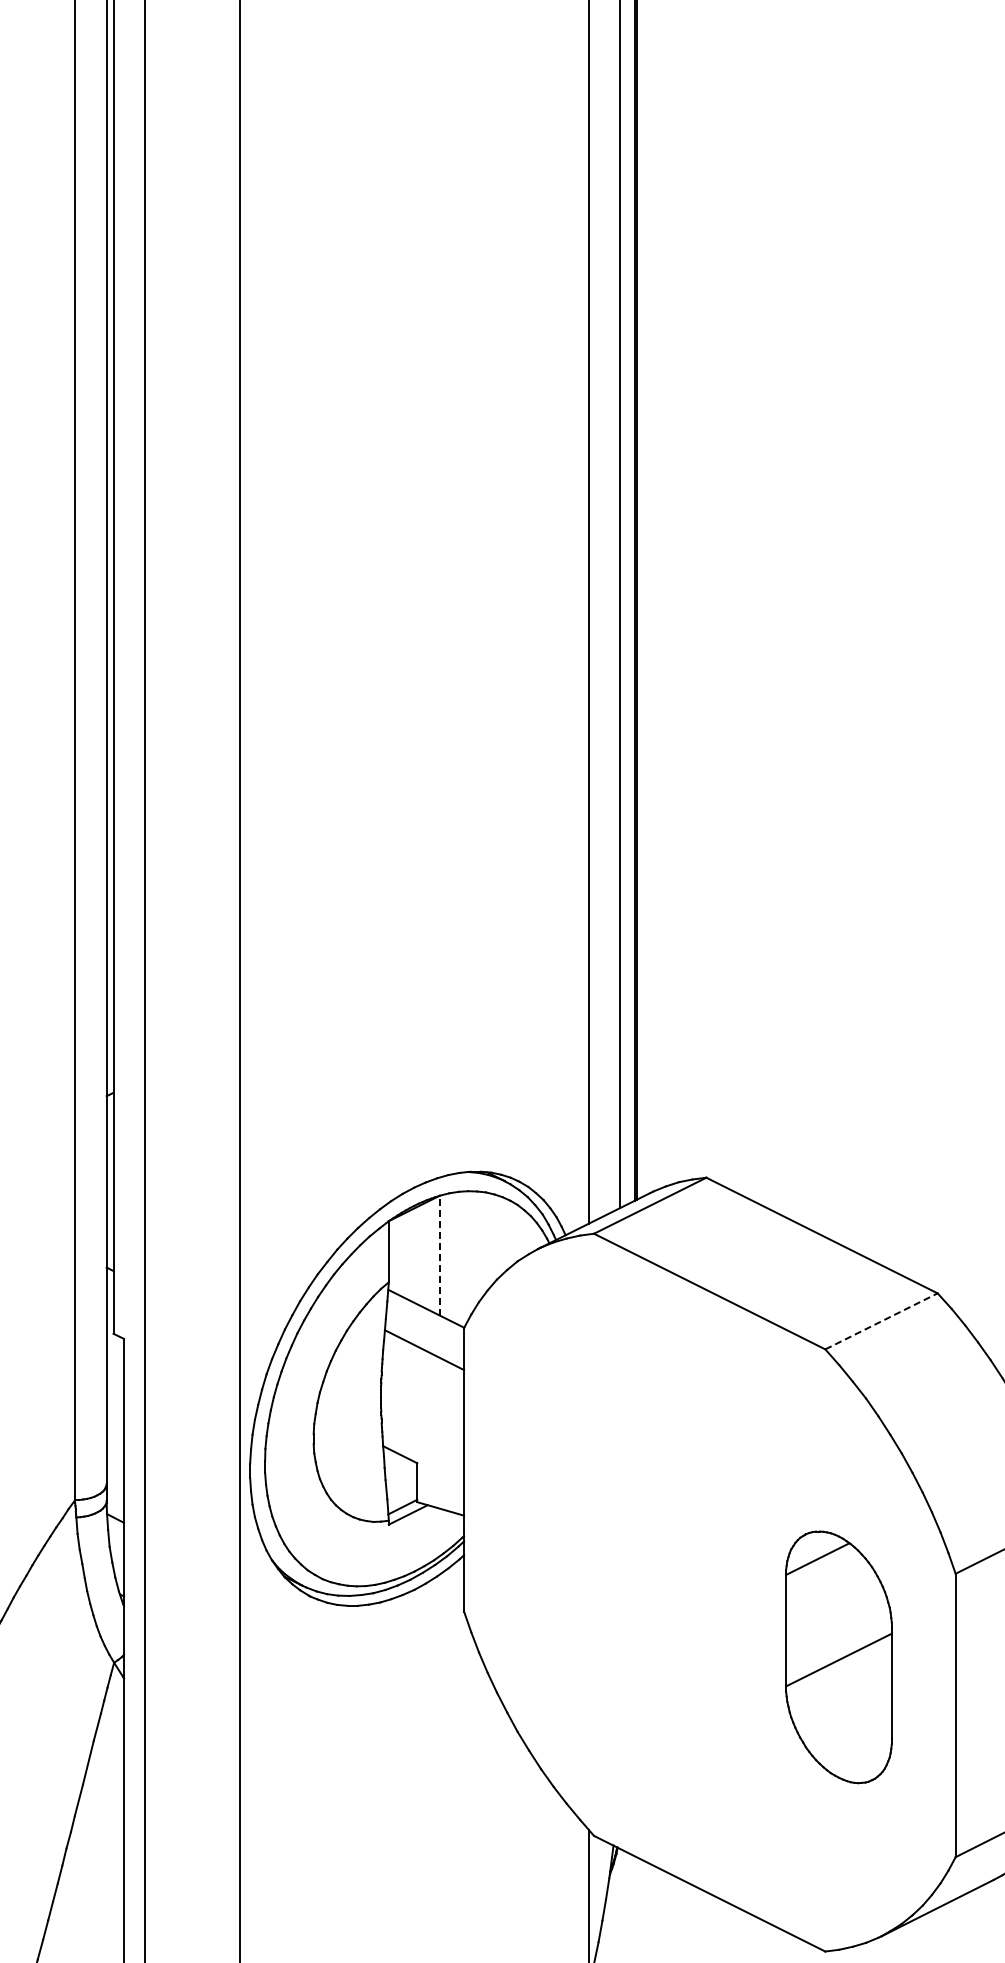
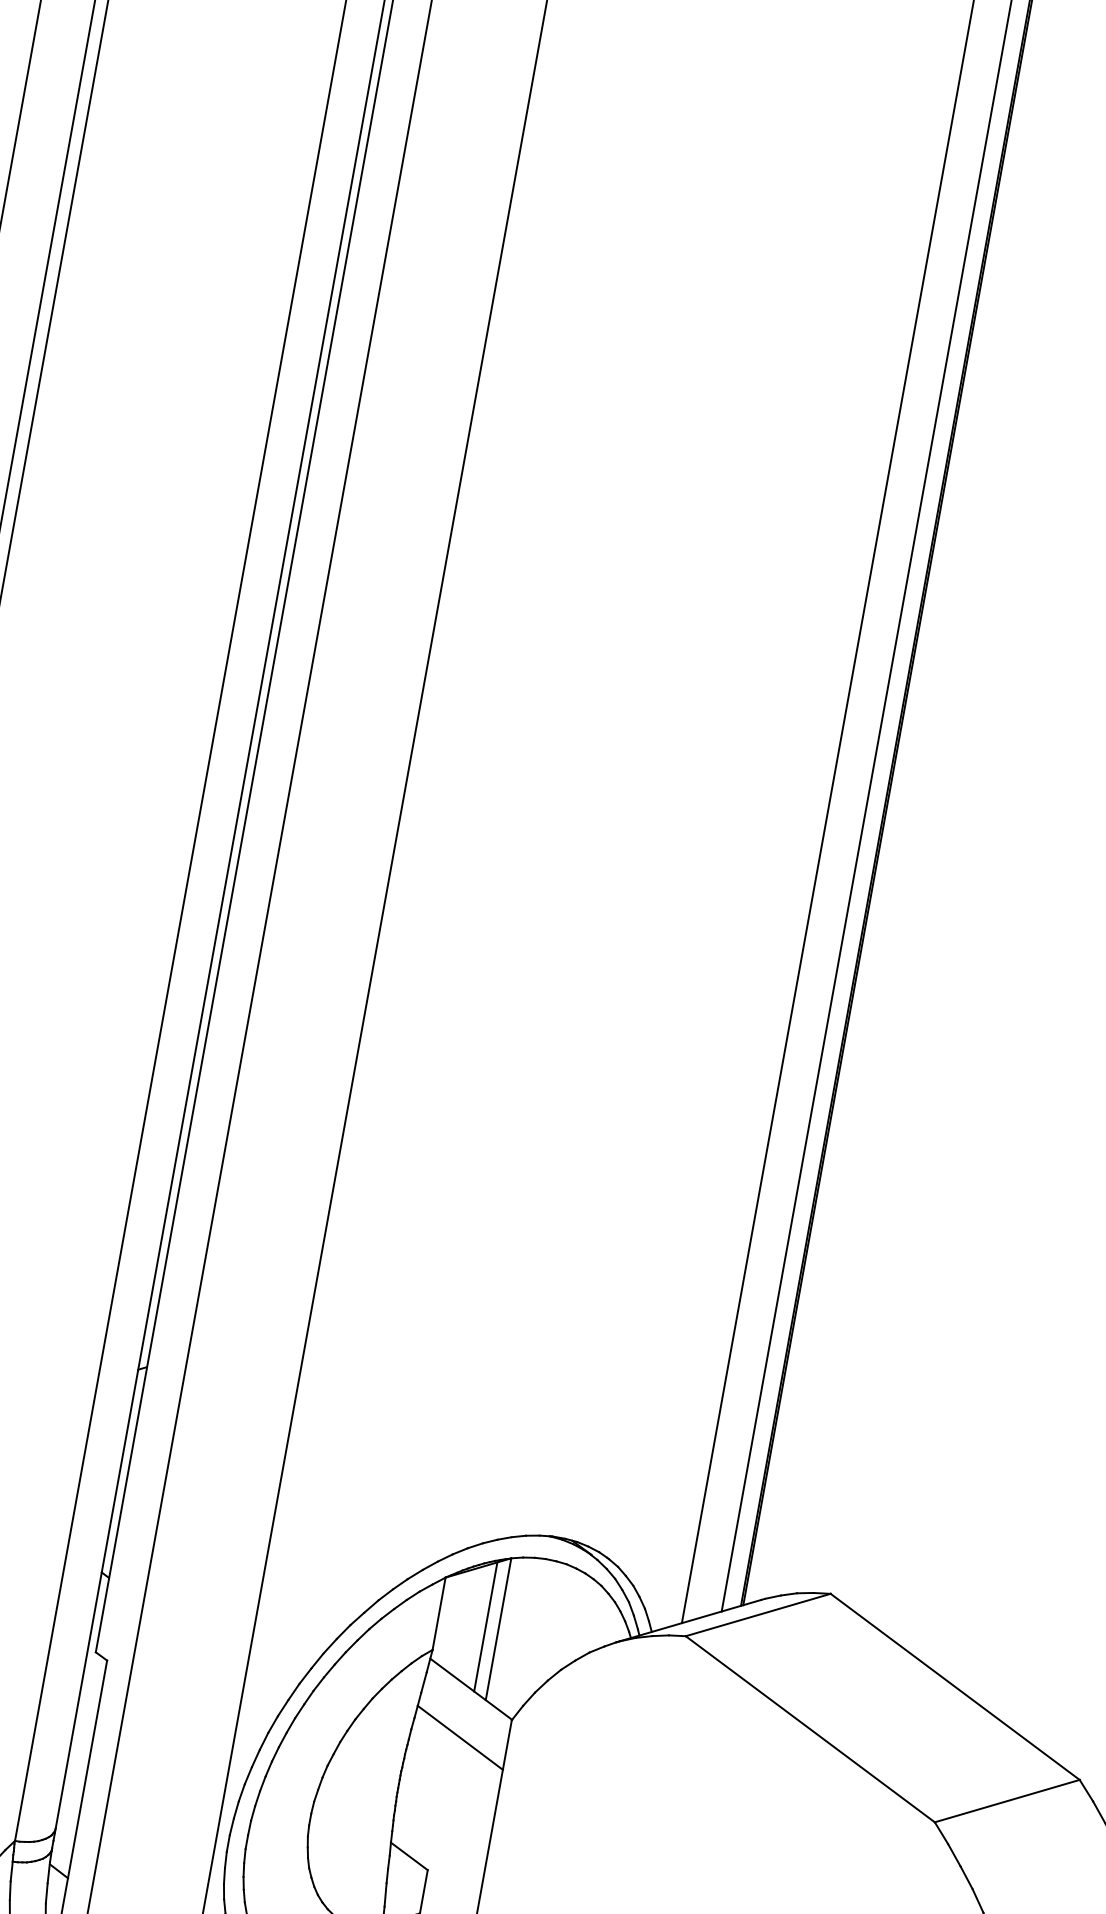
line: (429, 1255) -> (486, 1626), added
line: (439, 1255) -> (498, 1629), dashed -> solid
line: (881, 1321) -> (1007, 1801), dashed -> solid

